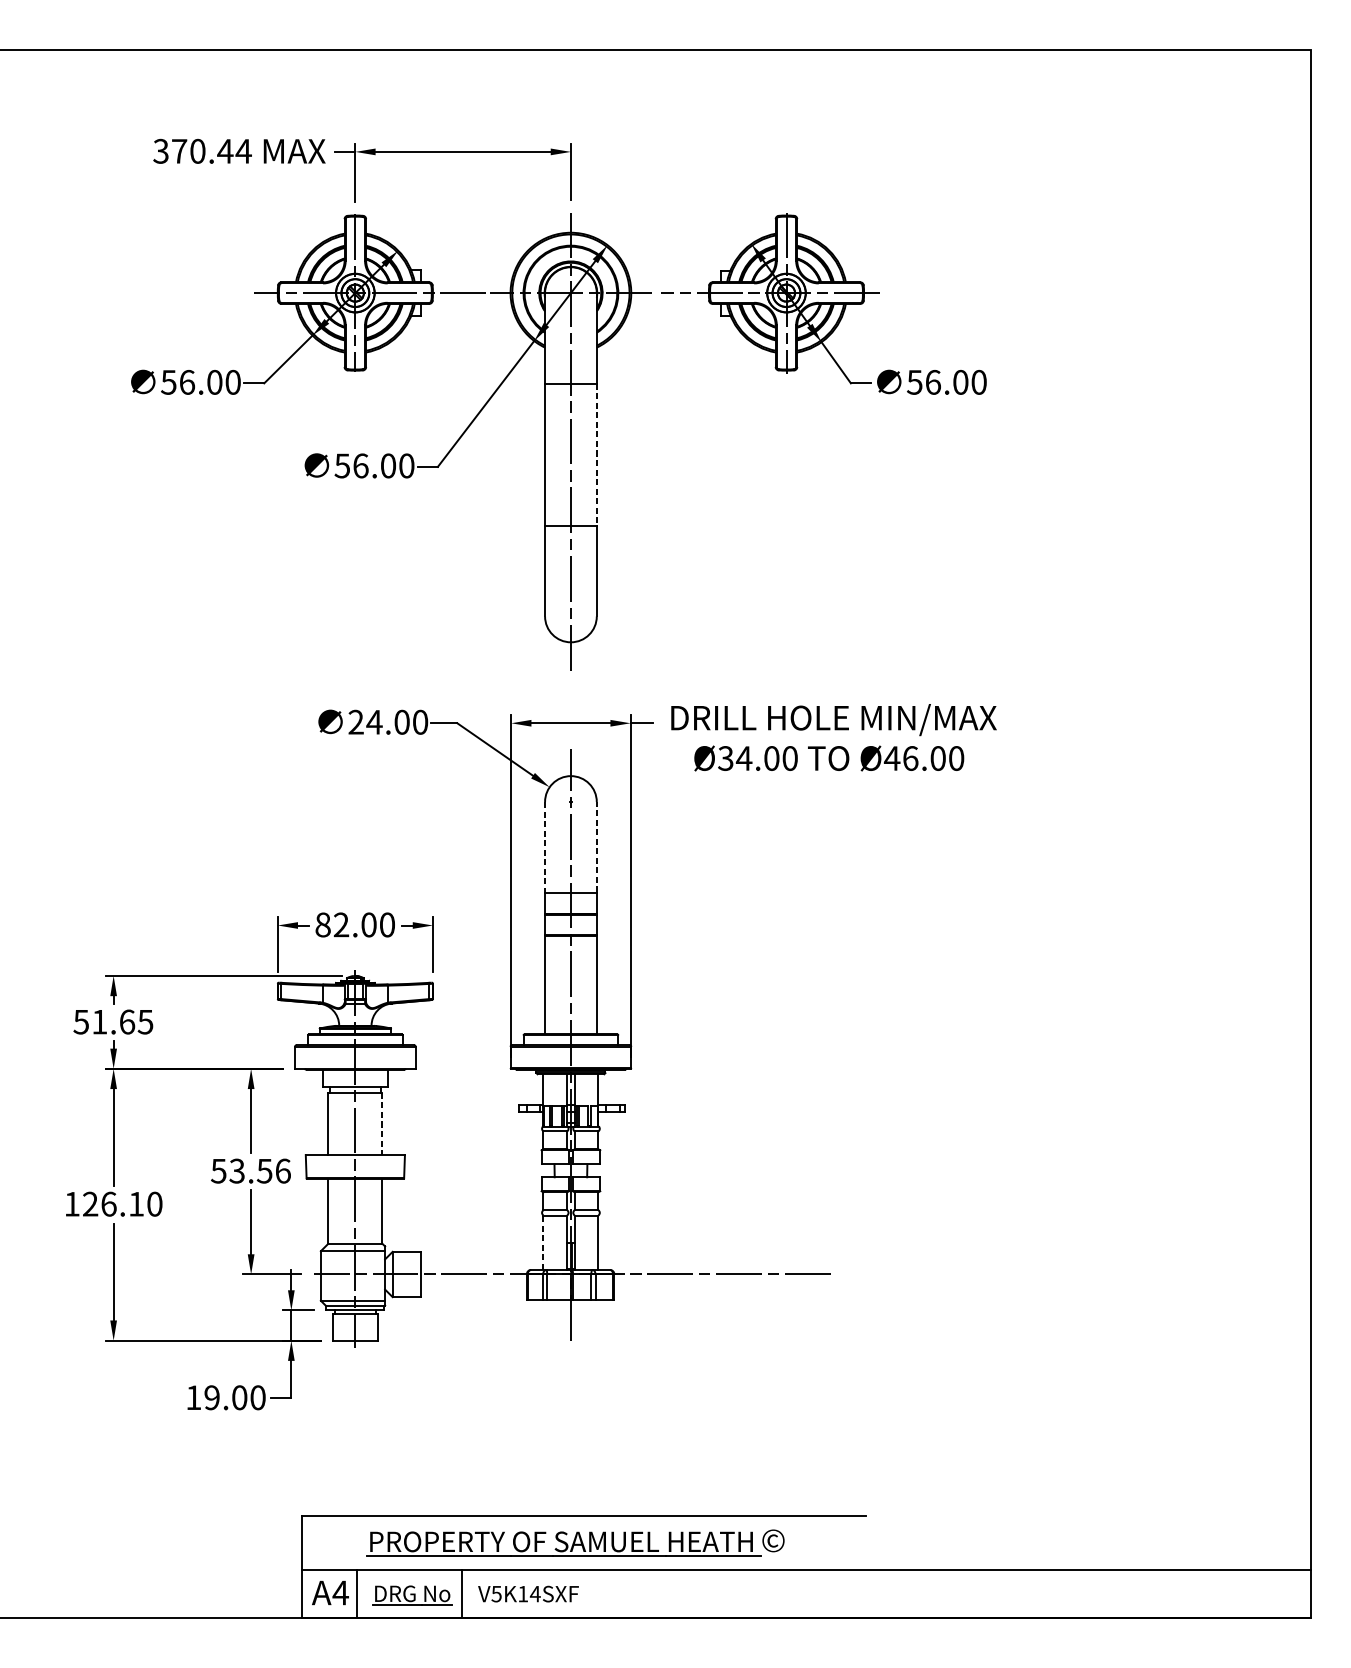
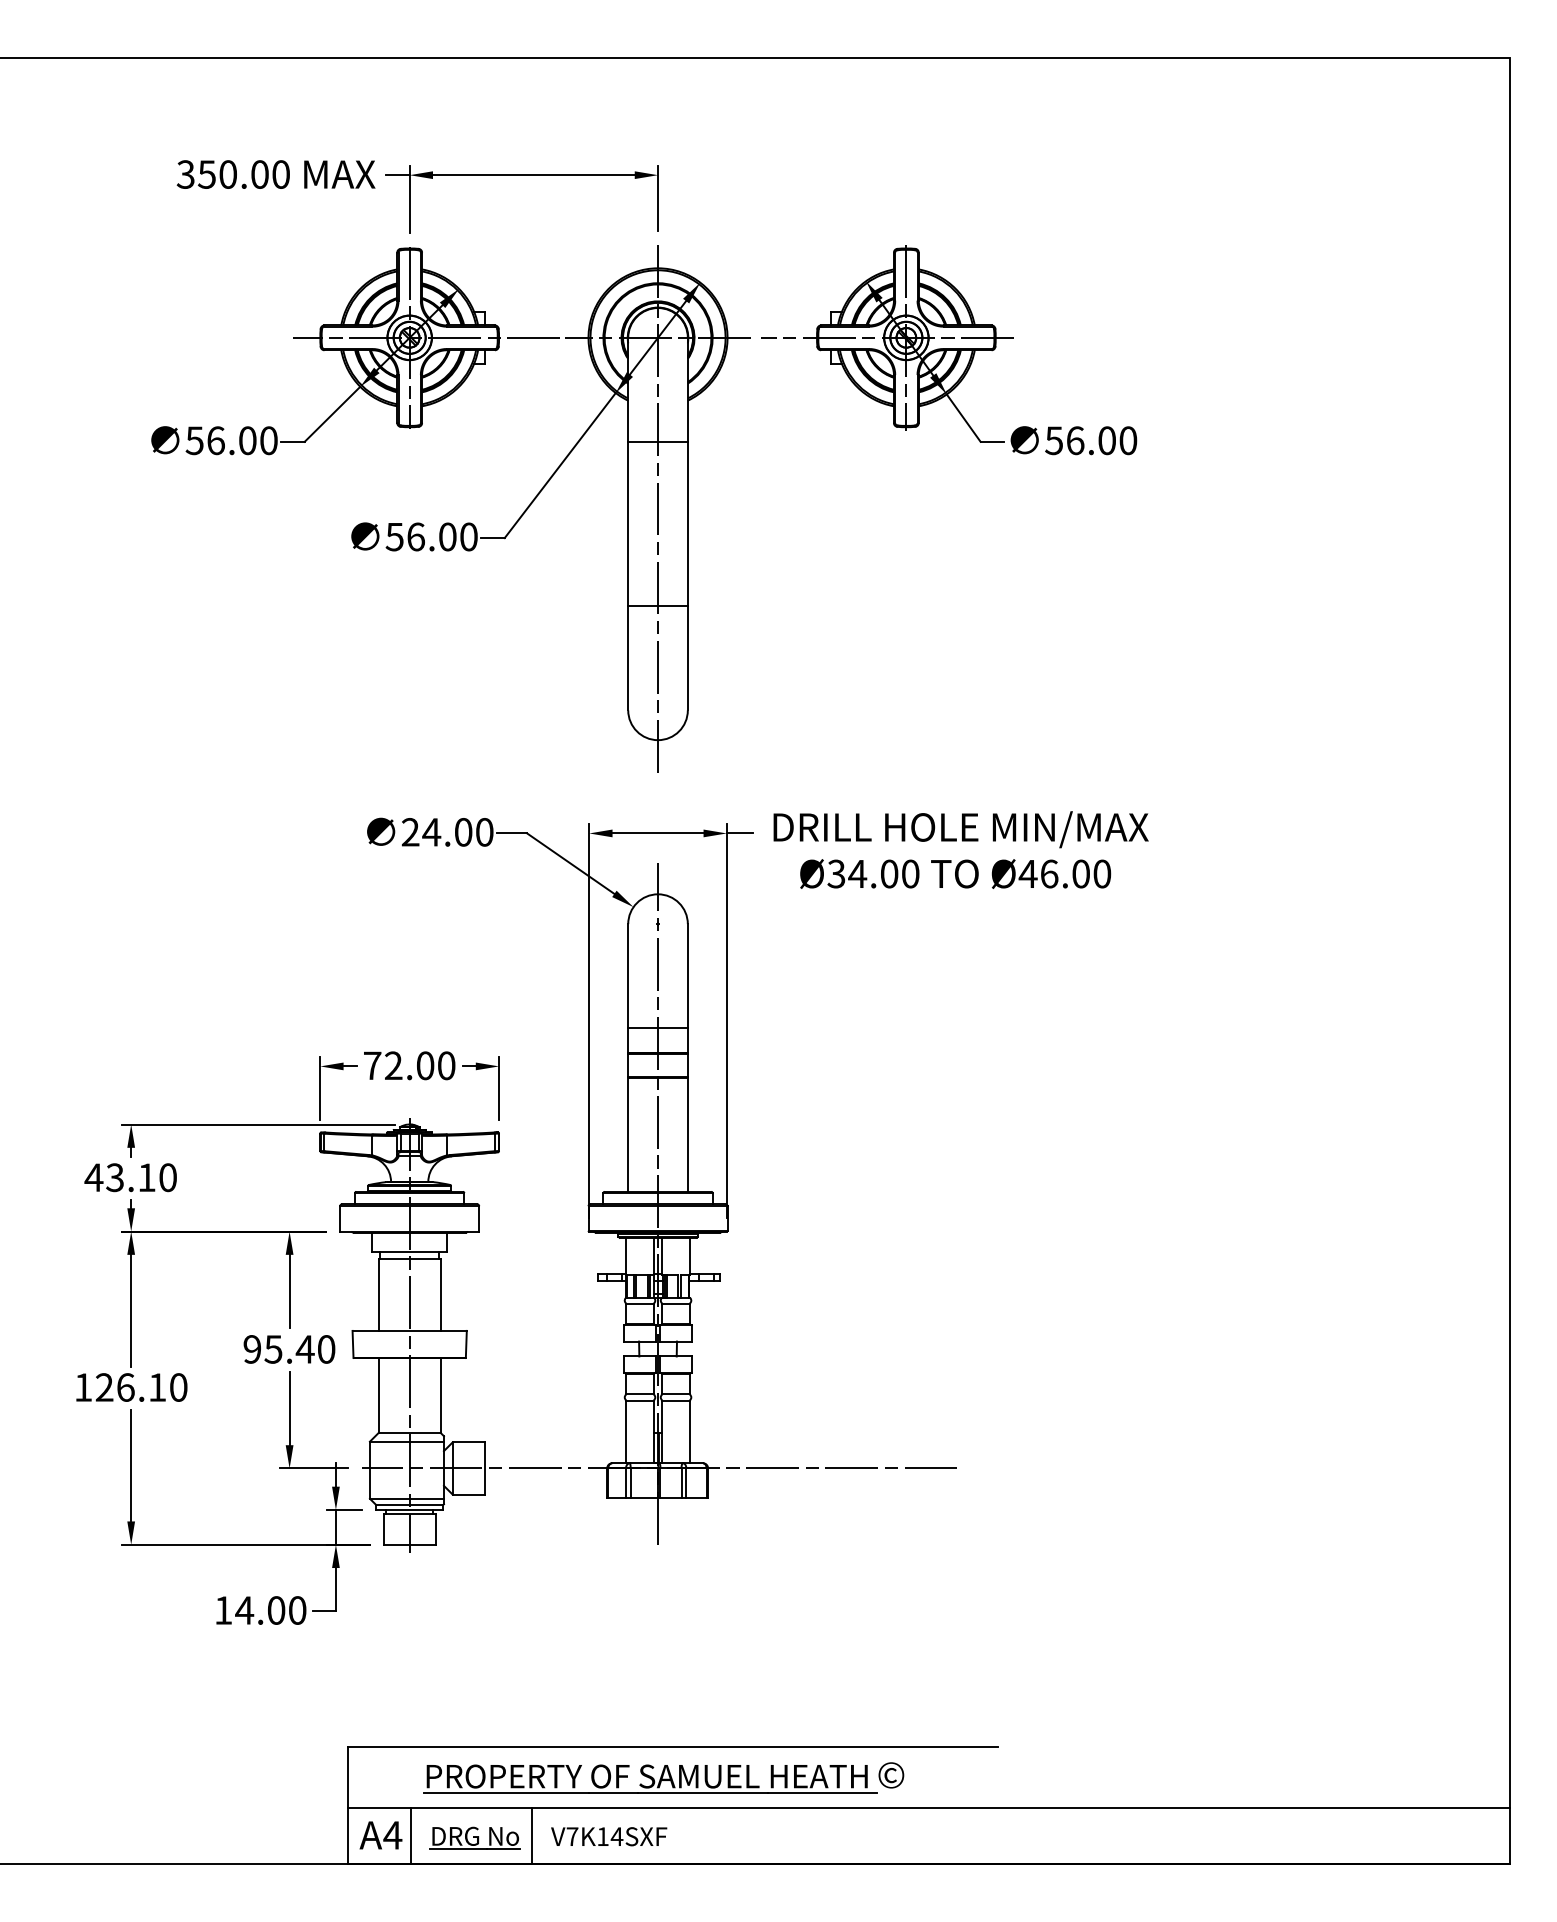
text: (211, 151) -> (243, 174), 370.44 -> 350.00
line: (596, 455) -> (687, 524), dashed -> solid
line: (596, 846) -> (687, 975), dashed -> solid
line: (545, 847) -> (628, 976), dashed -> solid
text: (323, 924) -> (372, 1065), 82.00 -> 72.00
text: (113, 1021) -> (130, 1177), 51.65 -> 43.10
line: (382, 1124) -> (440, 1295), dashed -> solid
text: (251, 1171) -> (289, 1349), 53.56 -> 95.40
line: (543, 1242) -> (626, 1431), dashed -> solid
text: (211, 1397) -> (244, 1610), 19.00 -> 14.00
text: (496, 1593) -> (572, 1836), V5K14SXF -> V7K14SXF

